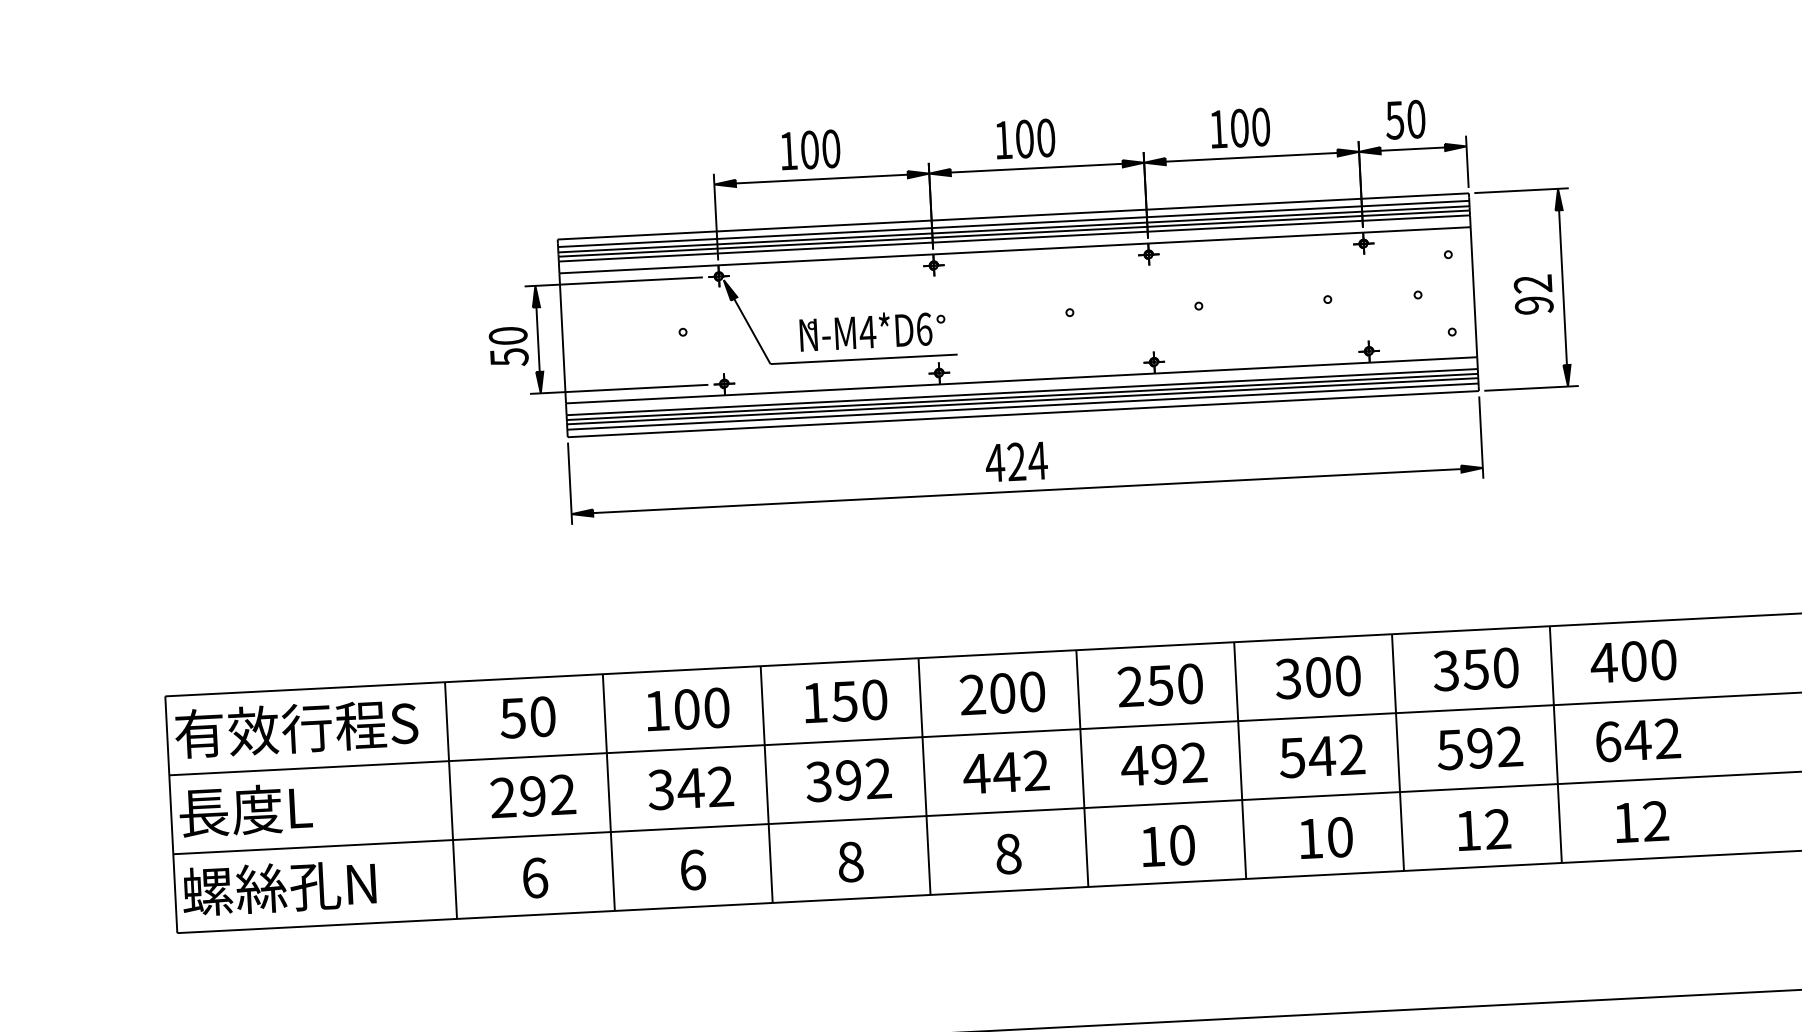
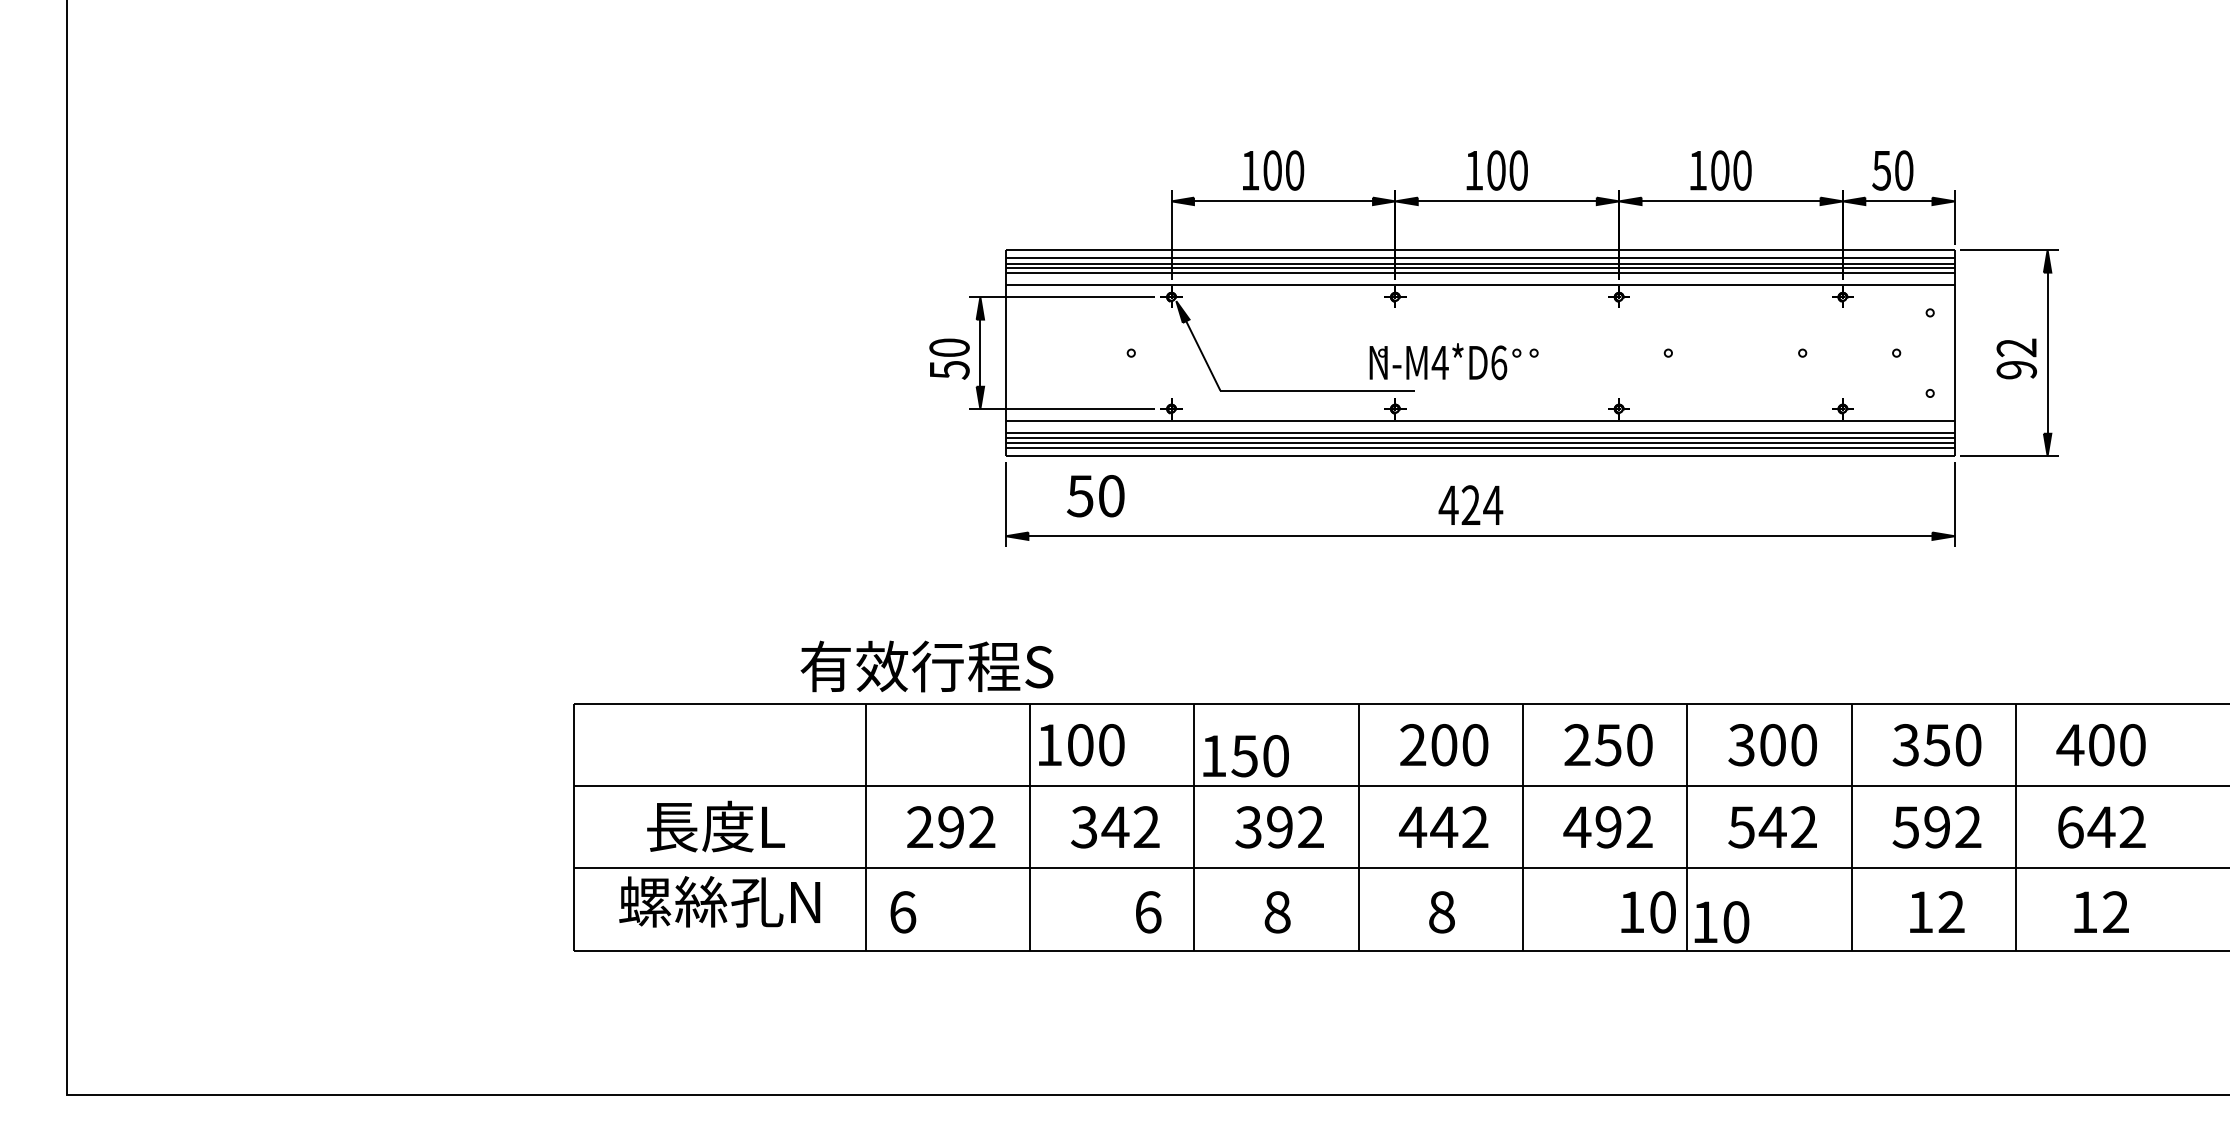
part: (872, 330) -> (1445, 361), moved
text: (845, 701) -> (1245, 756), moved
text: (687, 709) -> (1081, 745), moved
text: (527, 717) -> (1095, 496), moved
text: (296, 728) -> (926, 666), moved
text: (245, 810) -> (715, 826), moved
text: (1326, 838) -> (1721, 922), moved
text: (1168, 846) -> (1648, 912), moved
text: (693, 870) -> (1148, 912), moved
text: (535, 878) -> (903, 912), moved
text: (279, 887) -> (719, 901), moved

